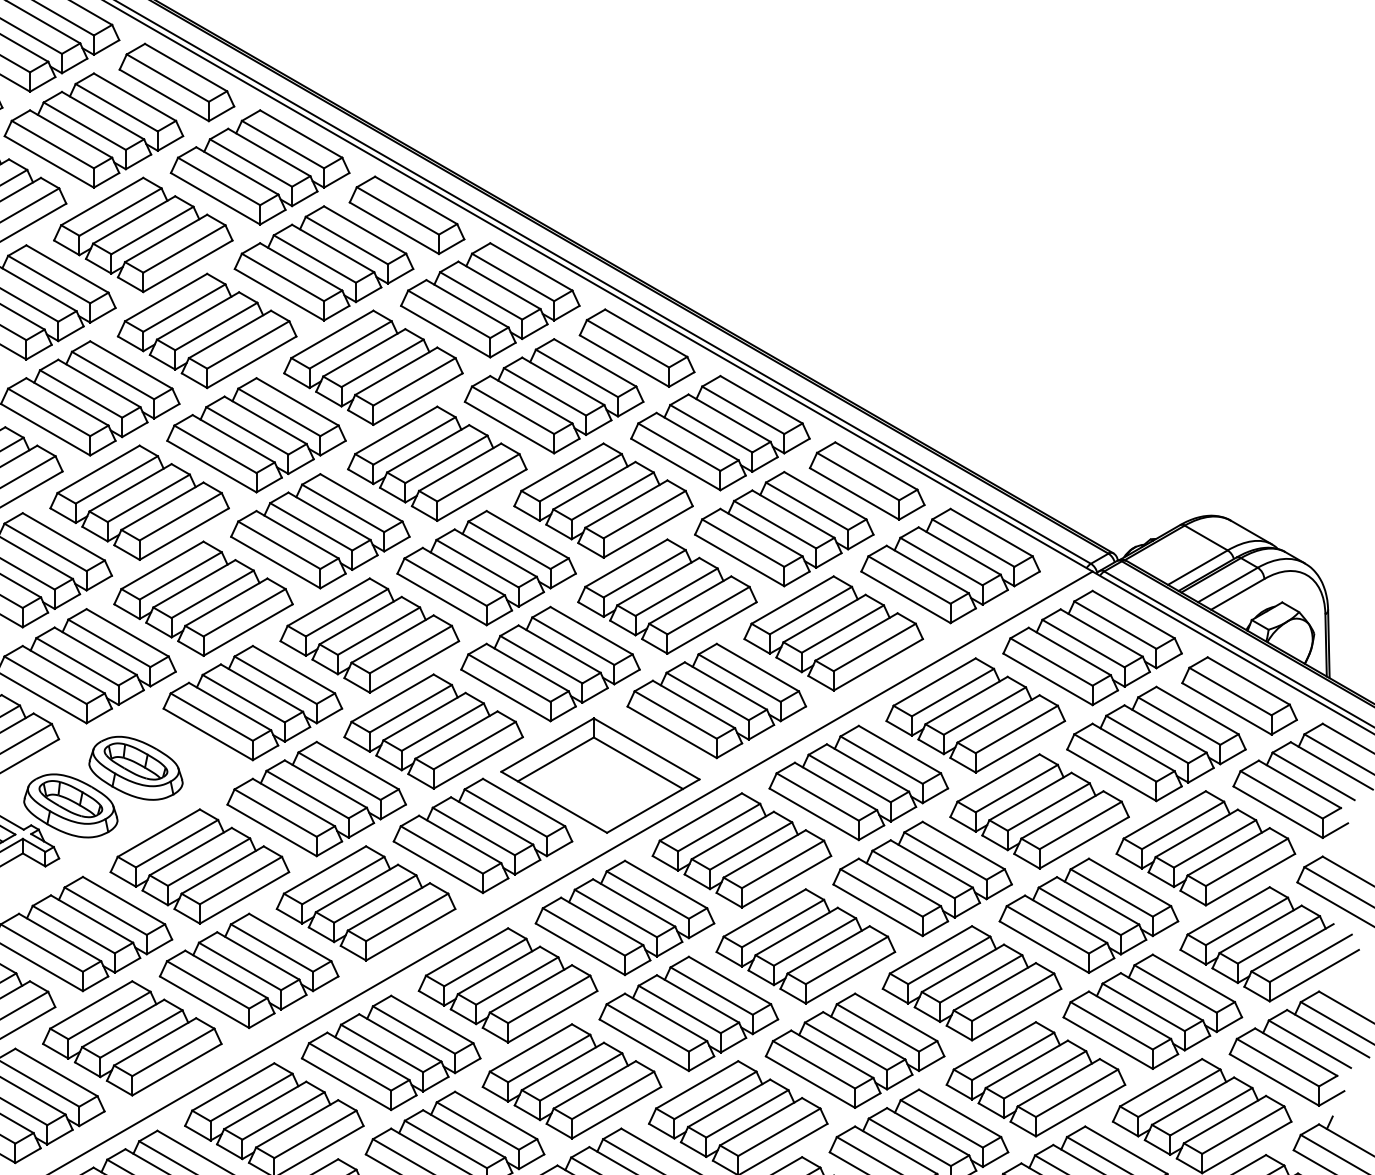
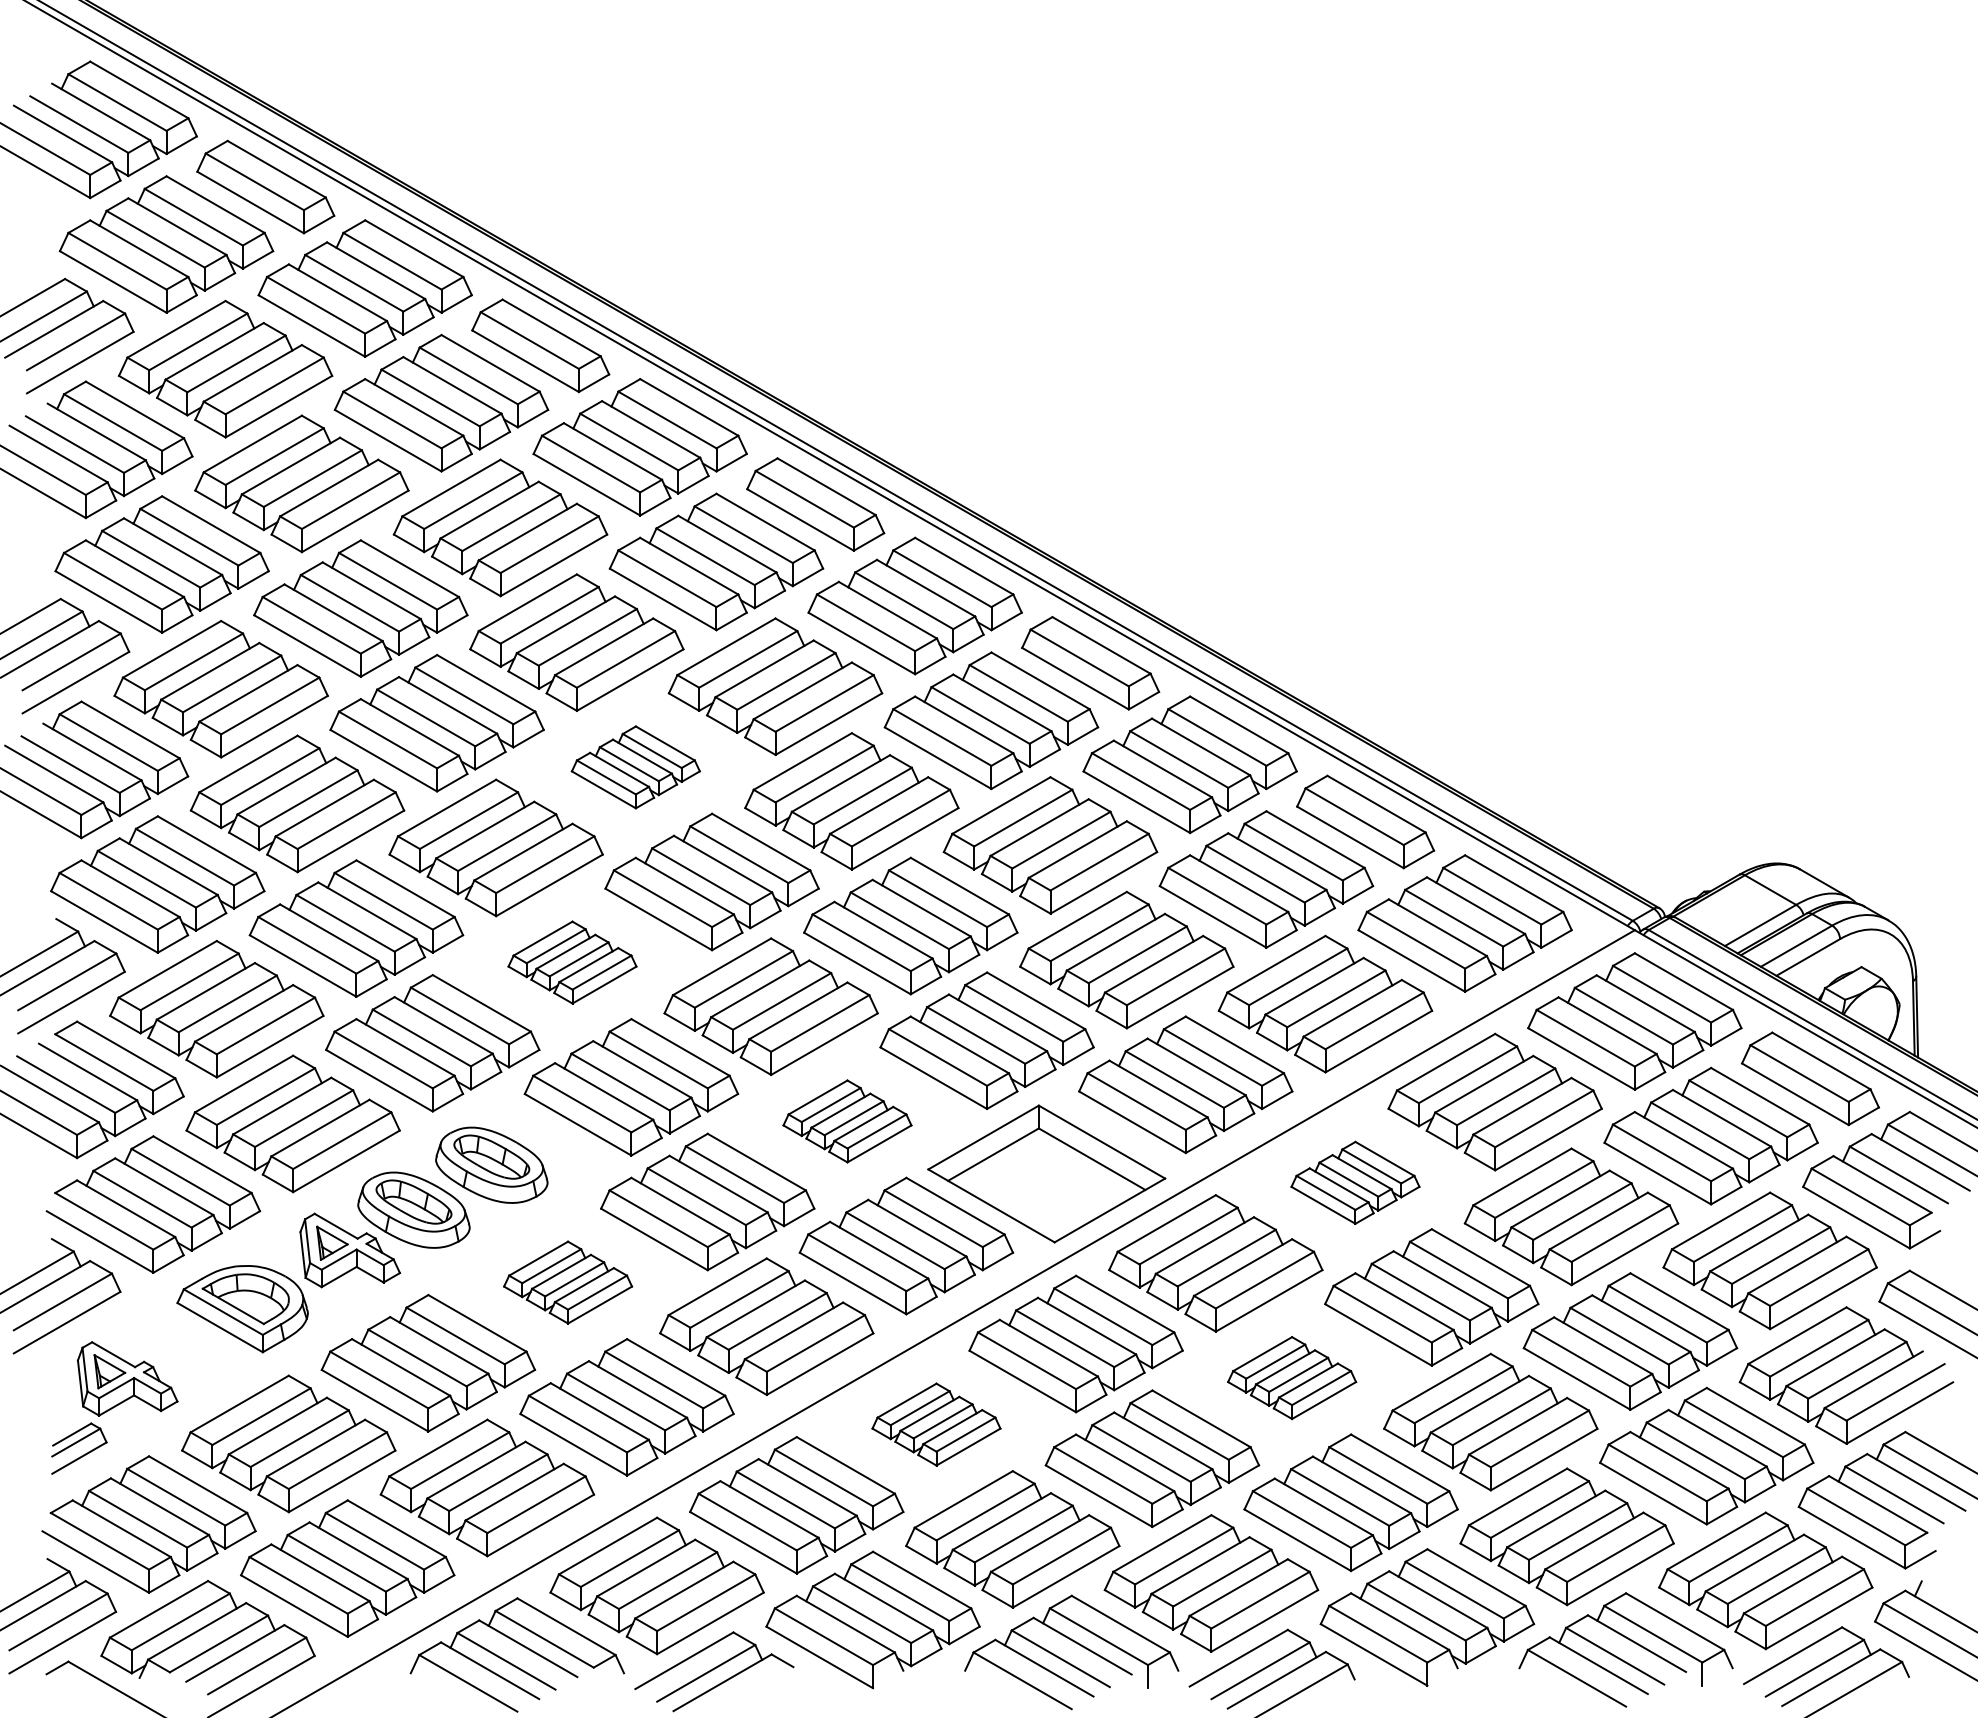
part: (256, 435) -> (635, 767), size x0.6
part: (203, 598) -> (572, 962), size x0.6
part: (433, 731) -> (847, 1121), size x0.6
part: (858, 782) -> (1355, 1182), size x0.6
part: (199, 866) -> (567, 1282), size x0.6
part: (805, 945) -> (1291, 1377), size x0.6
part: (508, 985) -> (936, 1424), size x0.6

